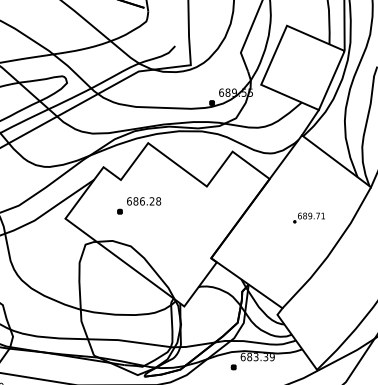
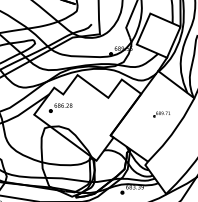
part: (138, 204) -> (60, 107), moved

